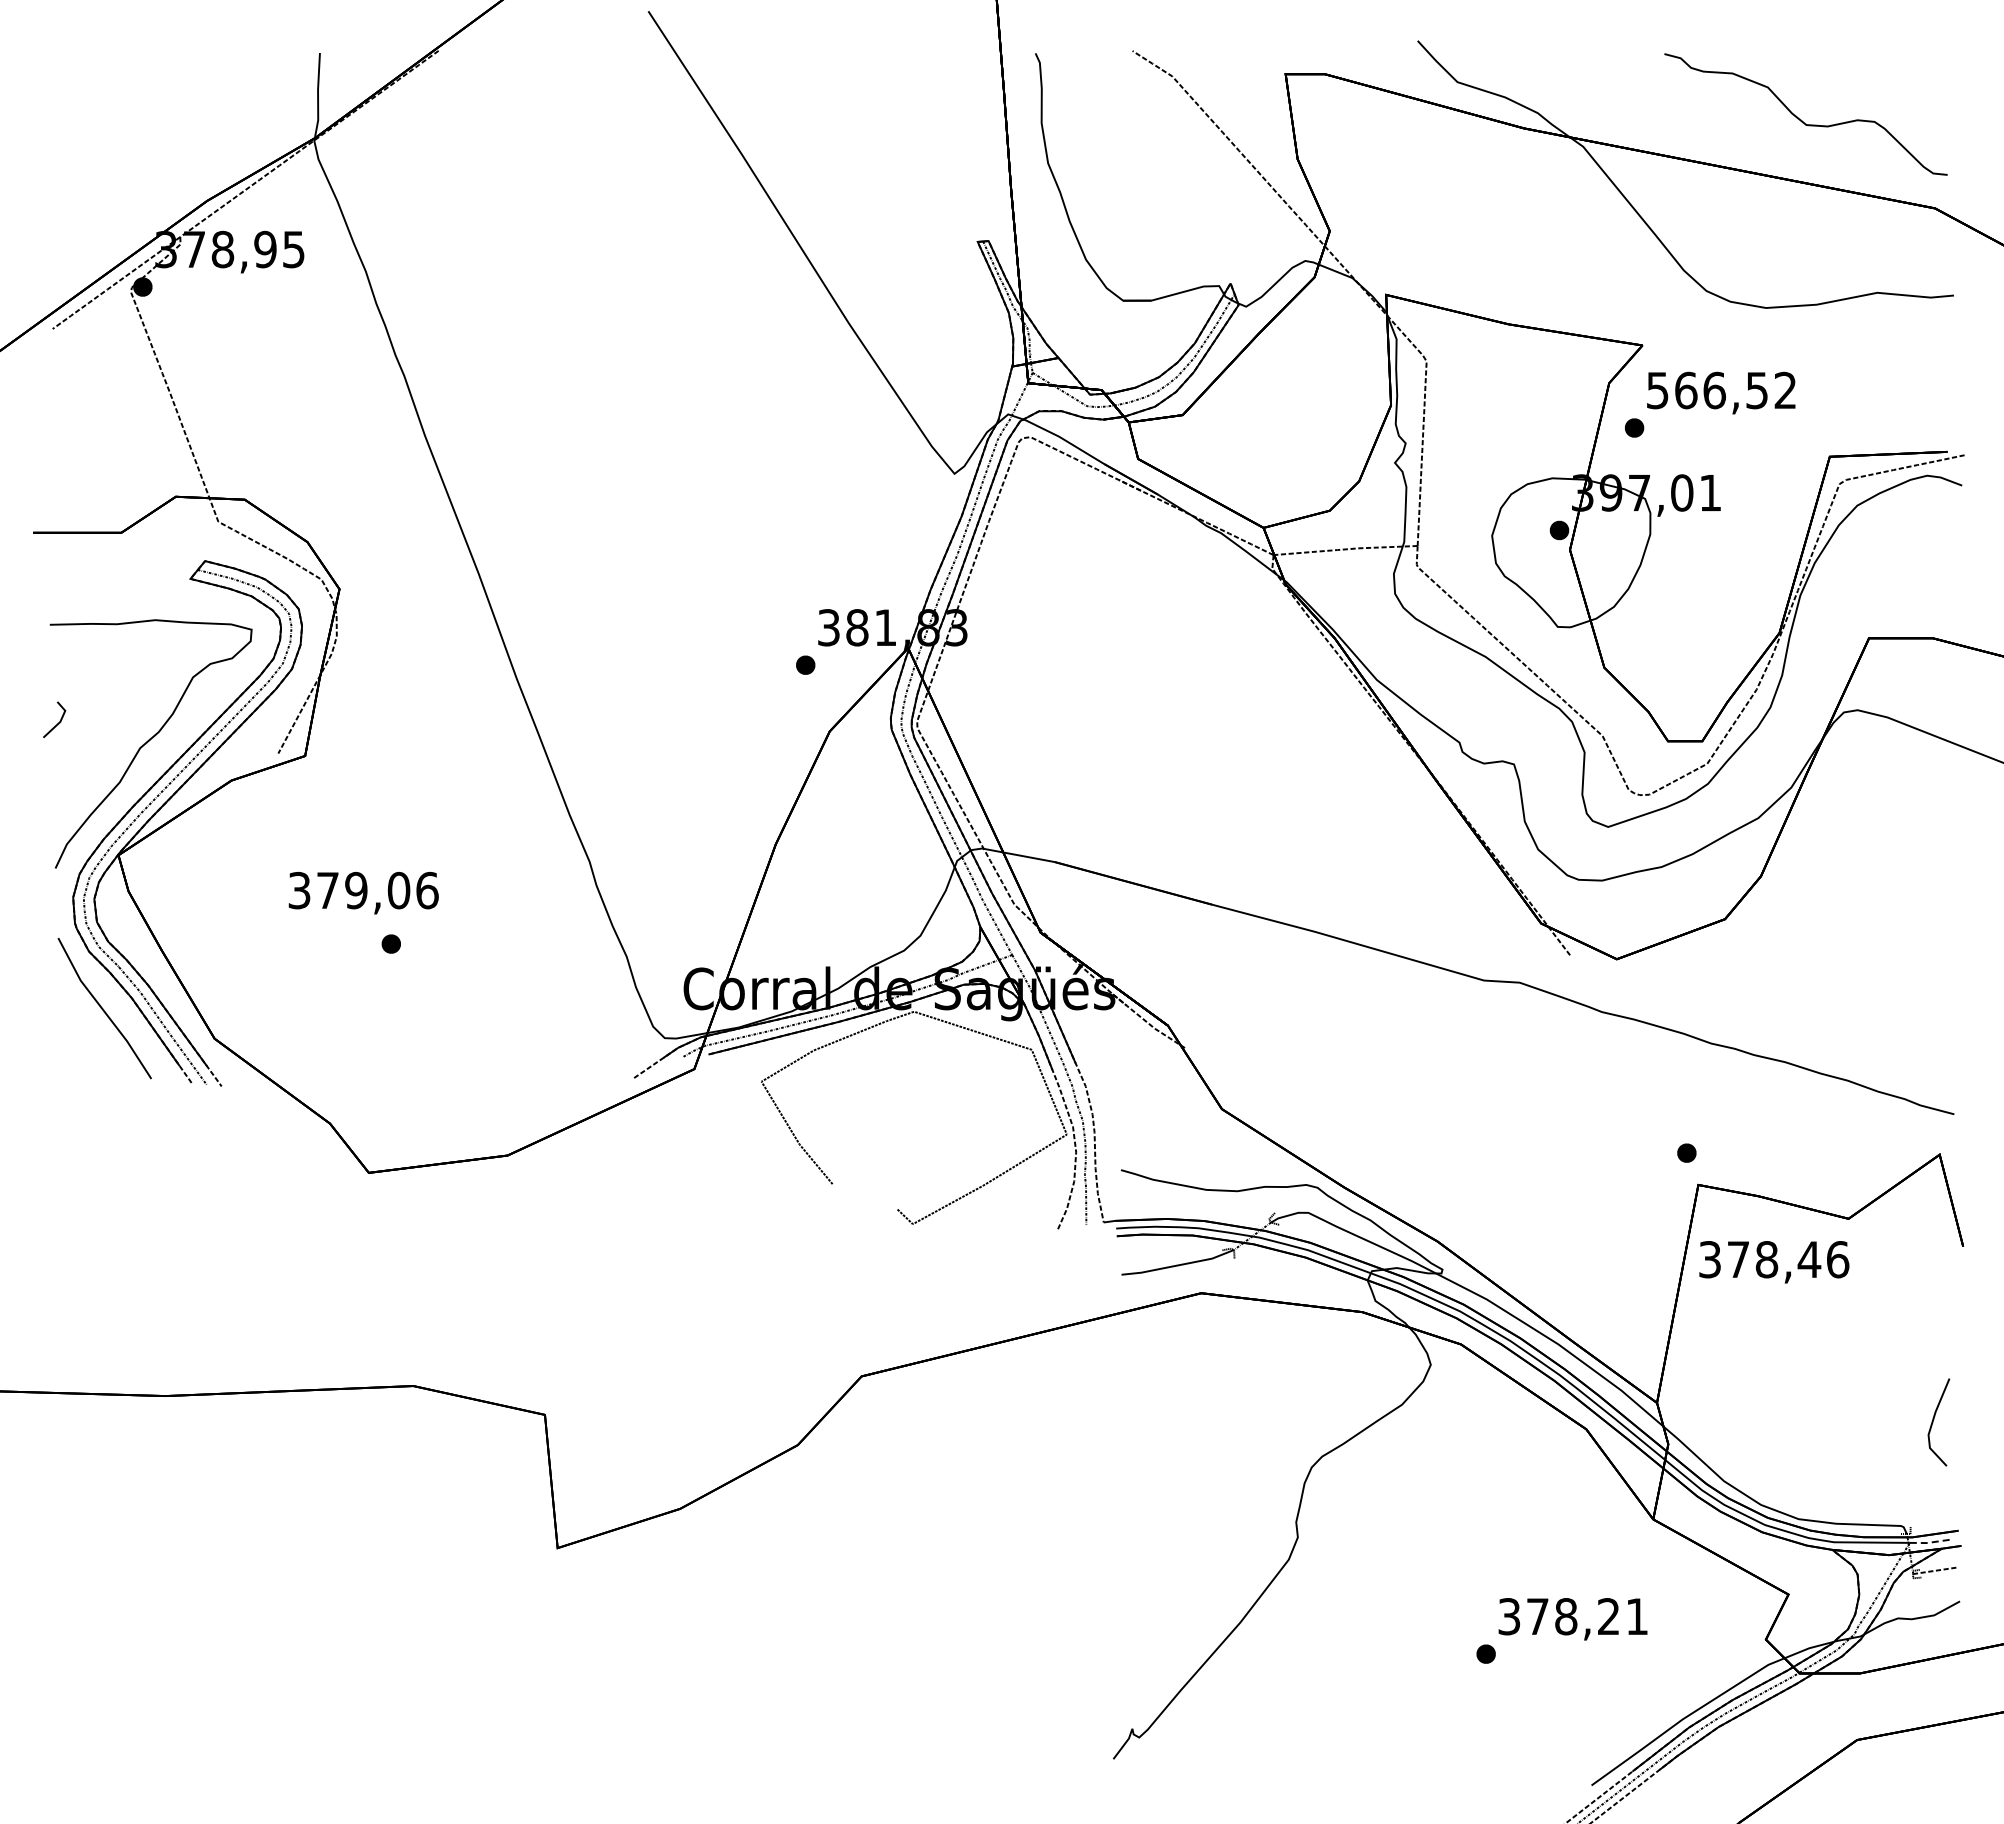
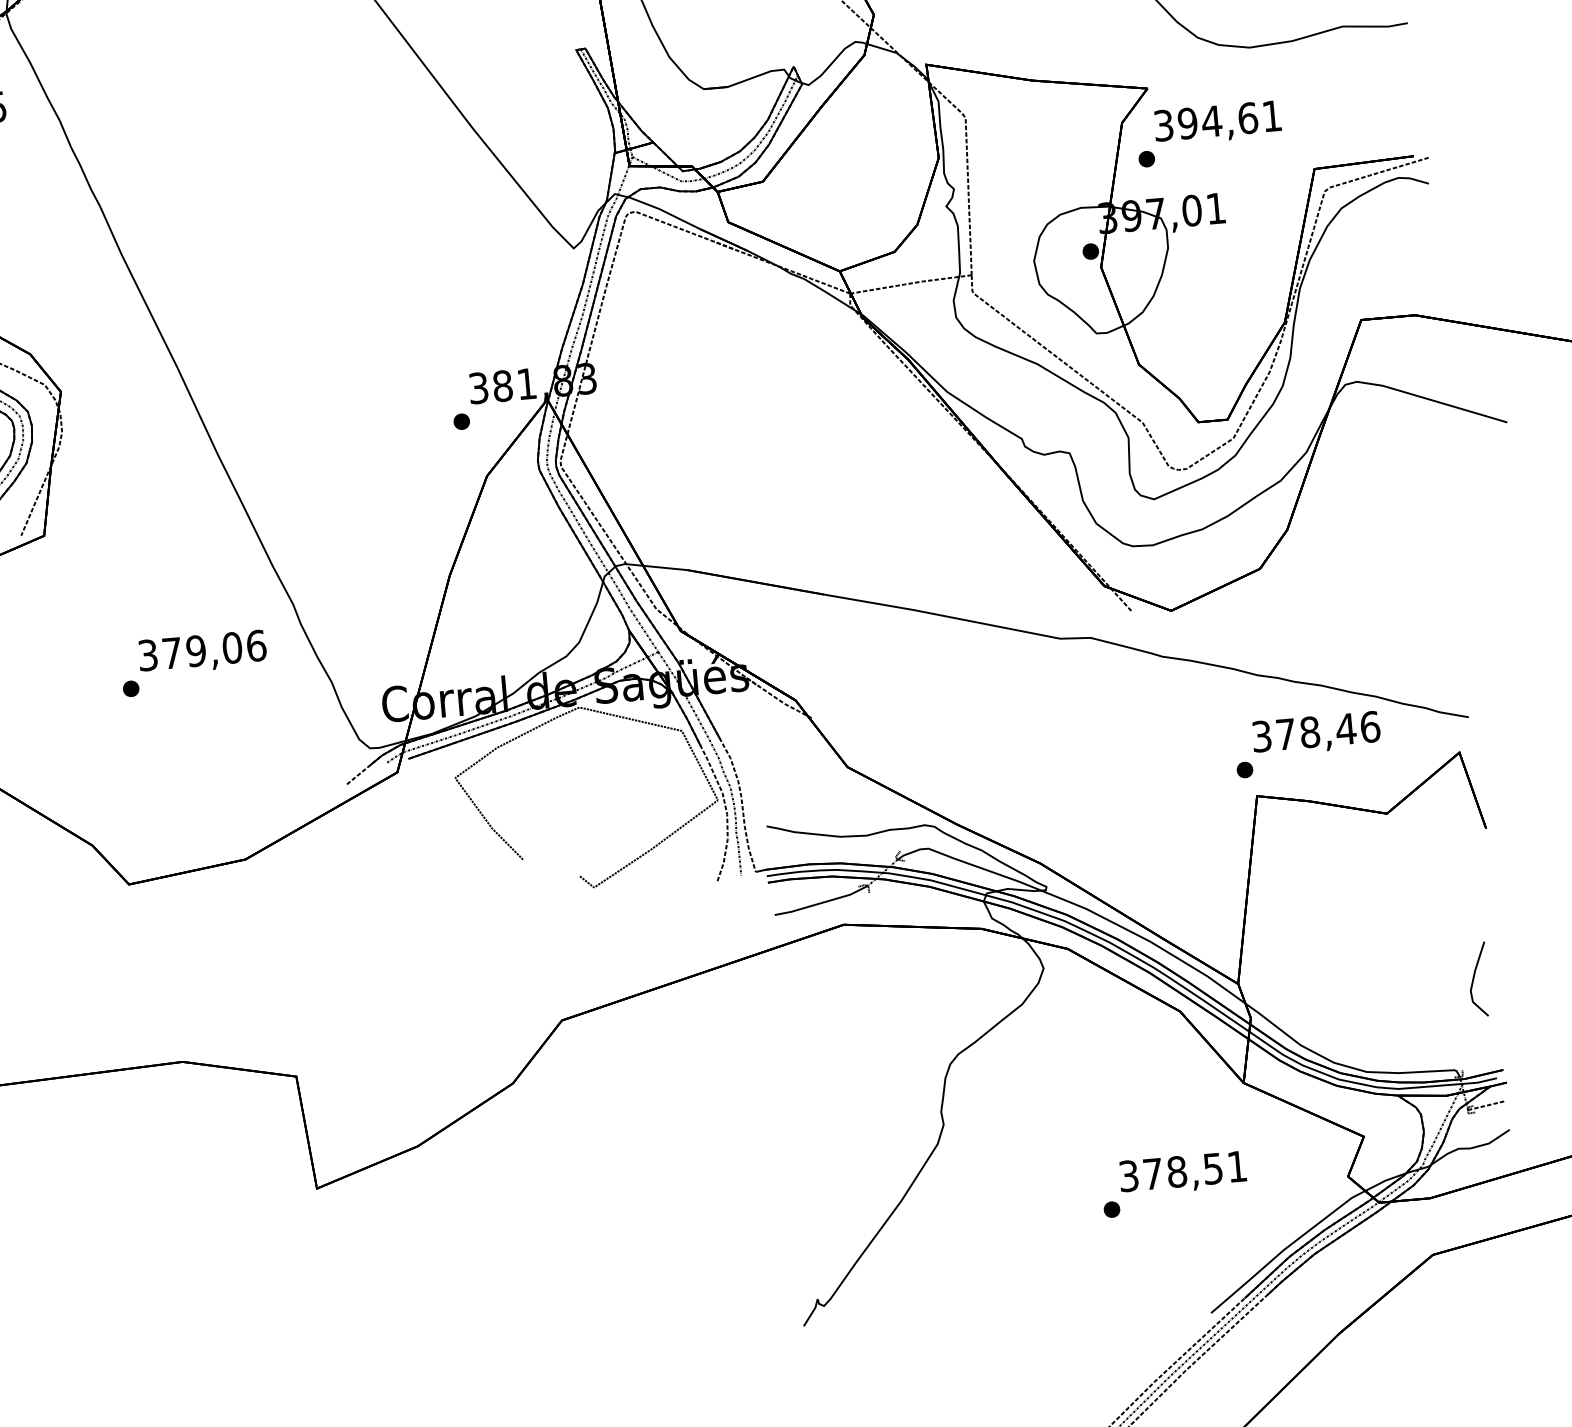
text: (1721, 390) -> (1217, 120), 566,52 -> 394,61
text: (363, 892) -> (202, 652), moved
text: (1774, 1262) -> (1316, 734), moved
line: (1930, 1542) -> (1480, 1082), dashed -> solid
text: (1608, 1616) -> (1212, 1168), 378,21 -> 378,51

